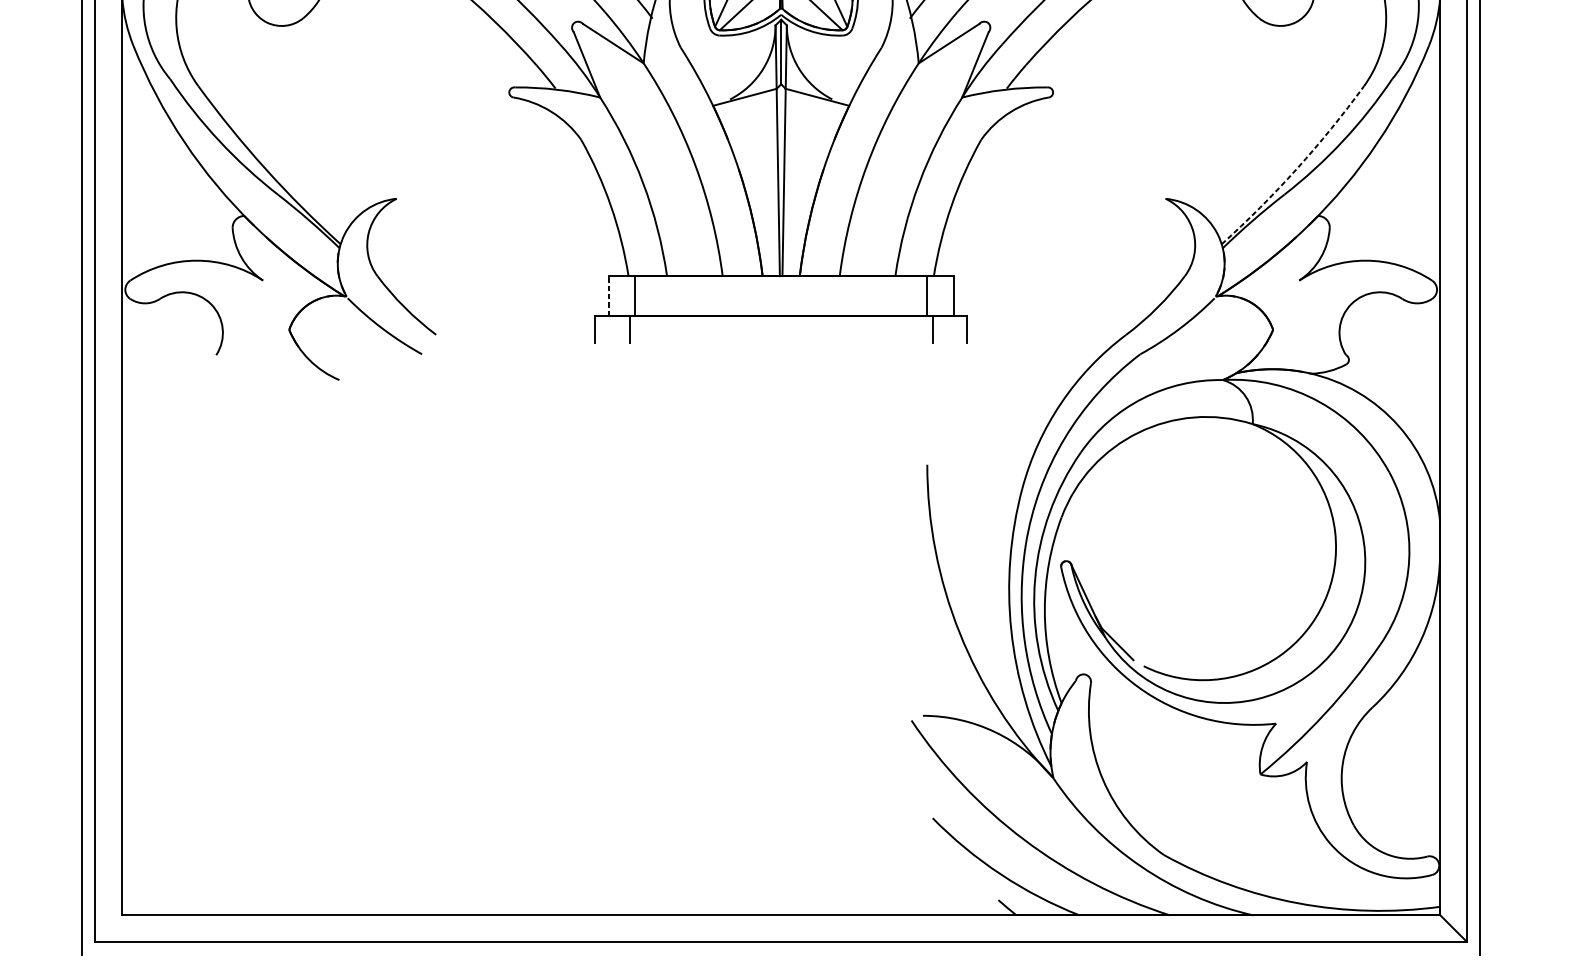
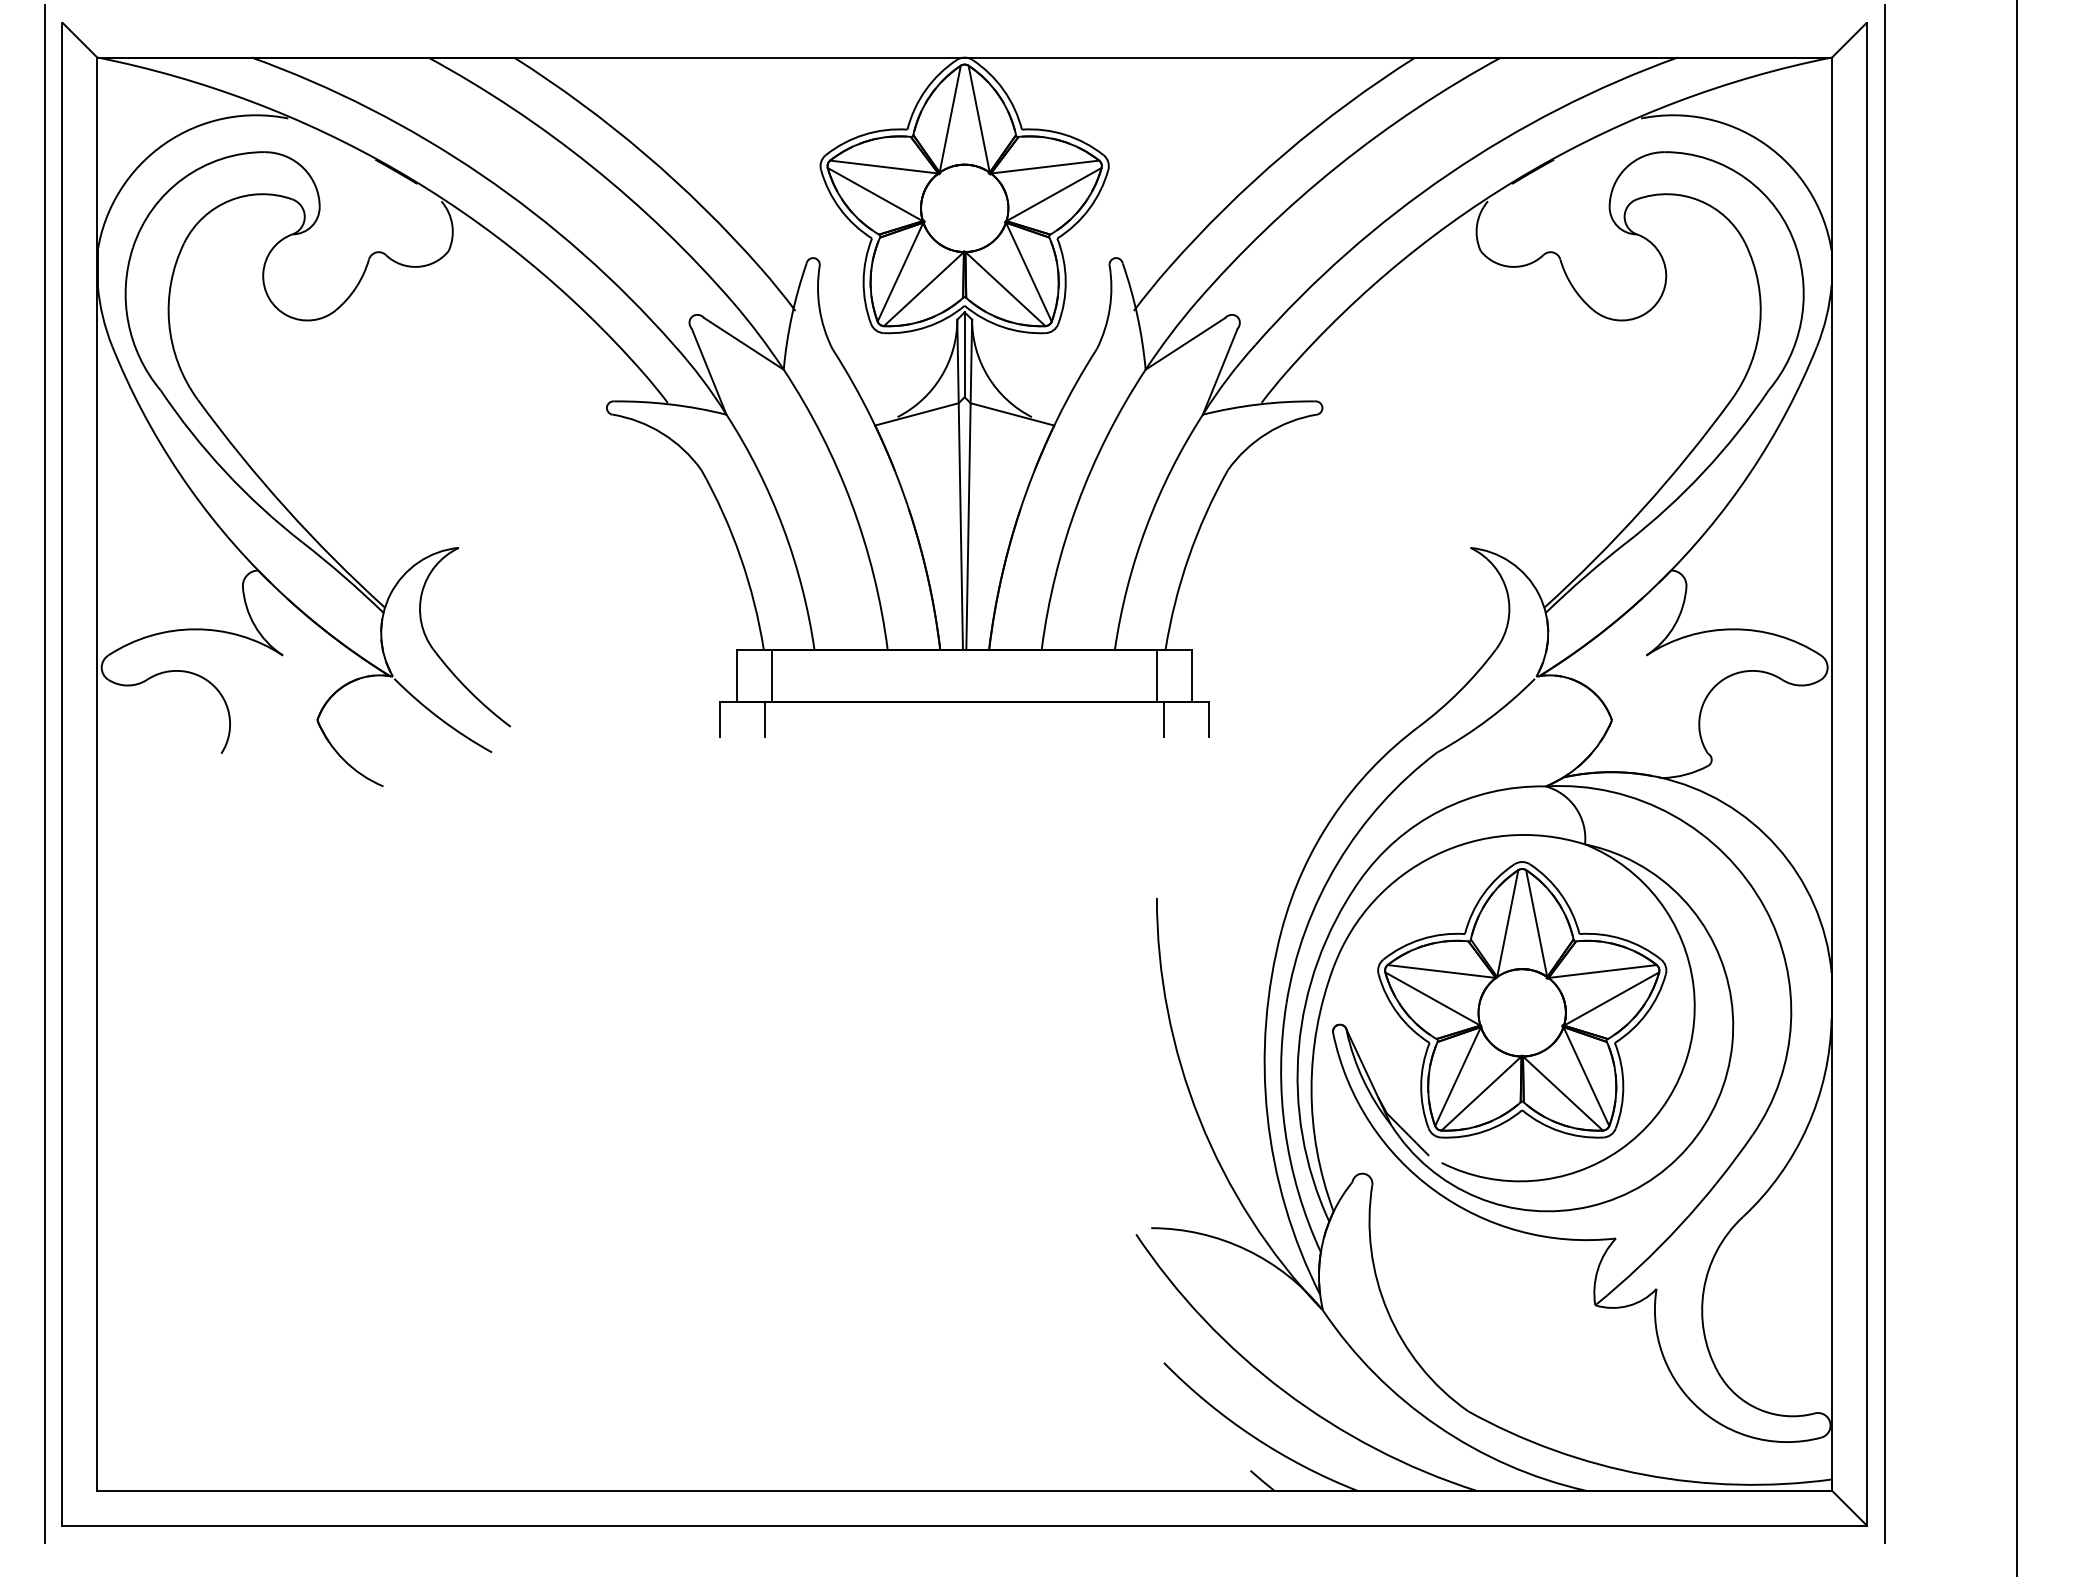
arc: (1297, 168) -> (1643, 508), dashed -> solid
line: (608, 295) -> (737, 675), dashed -> solid
part: (1205, 542) -> (1522, 999), added

